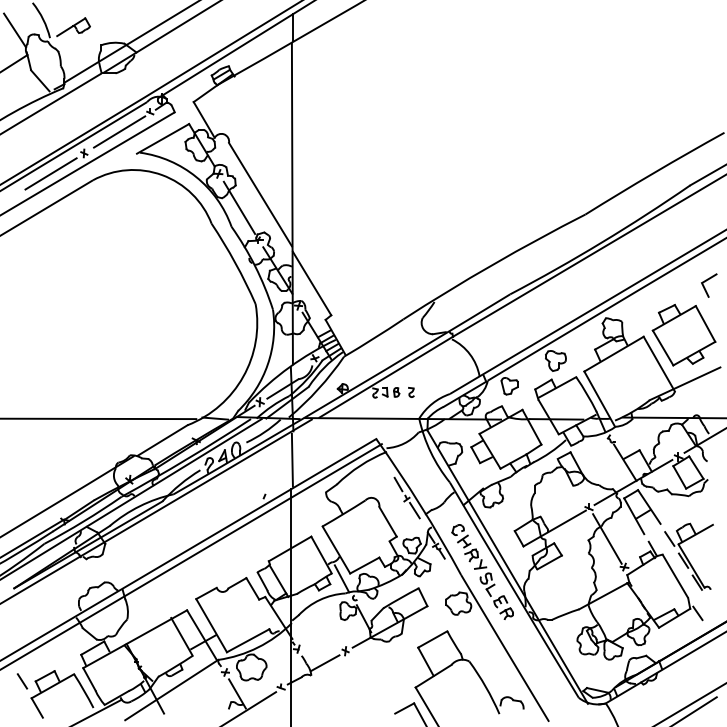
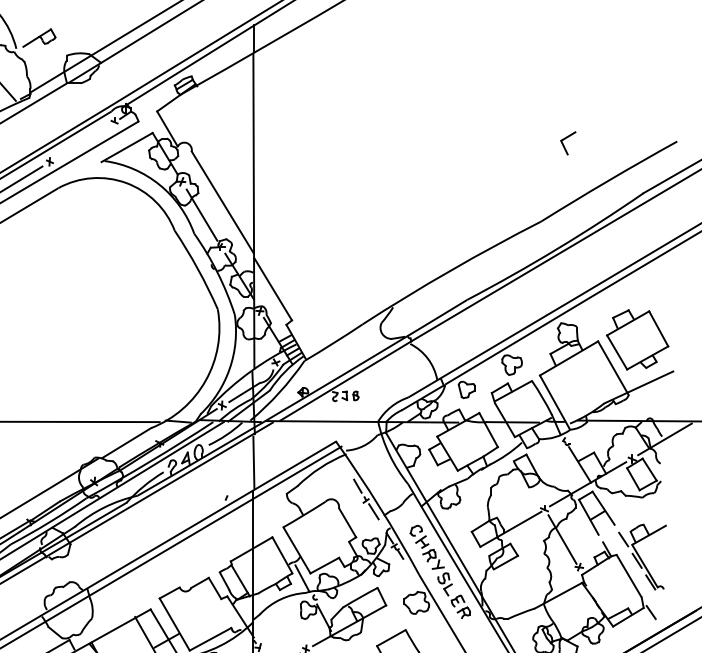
line: (119, 131) -> (84, 140), removed
part: (709, 285) -> (568, 143), moved
part: (411, 392) -> (370, 396), removed

